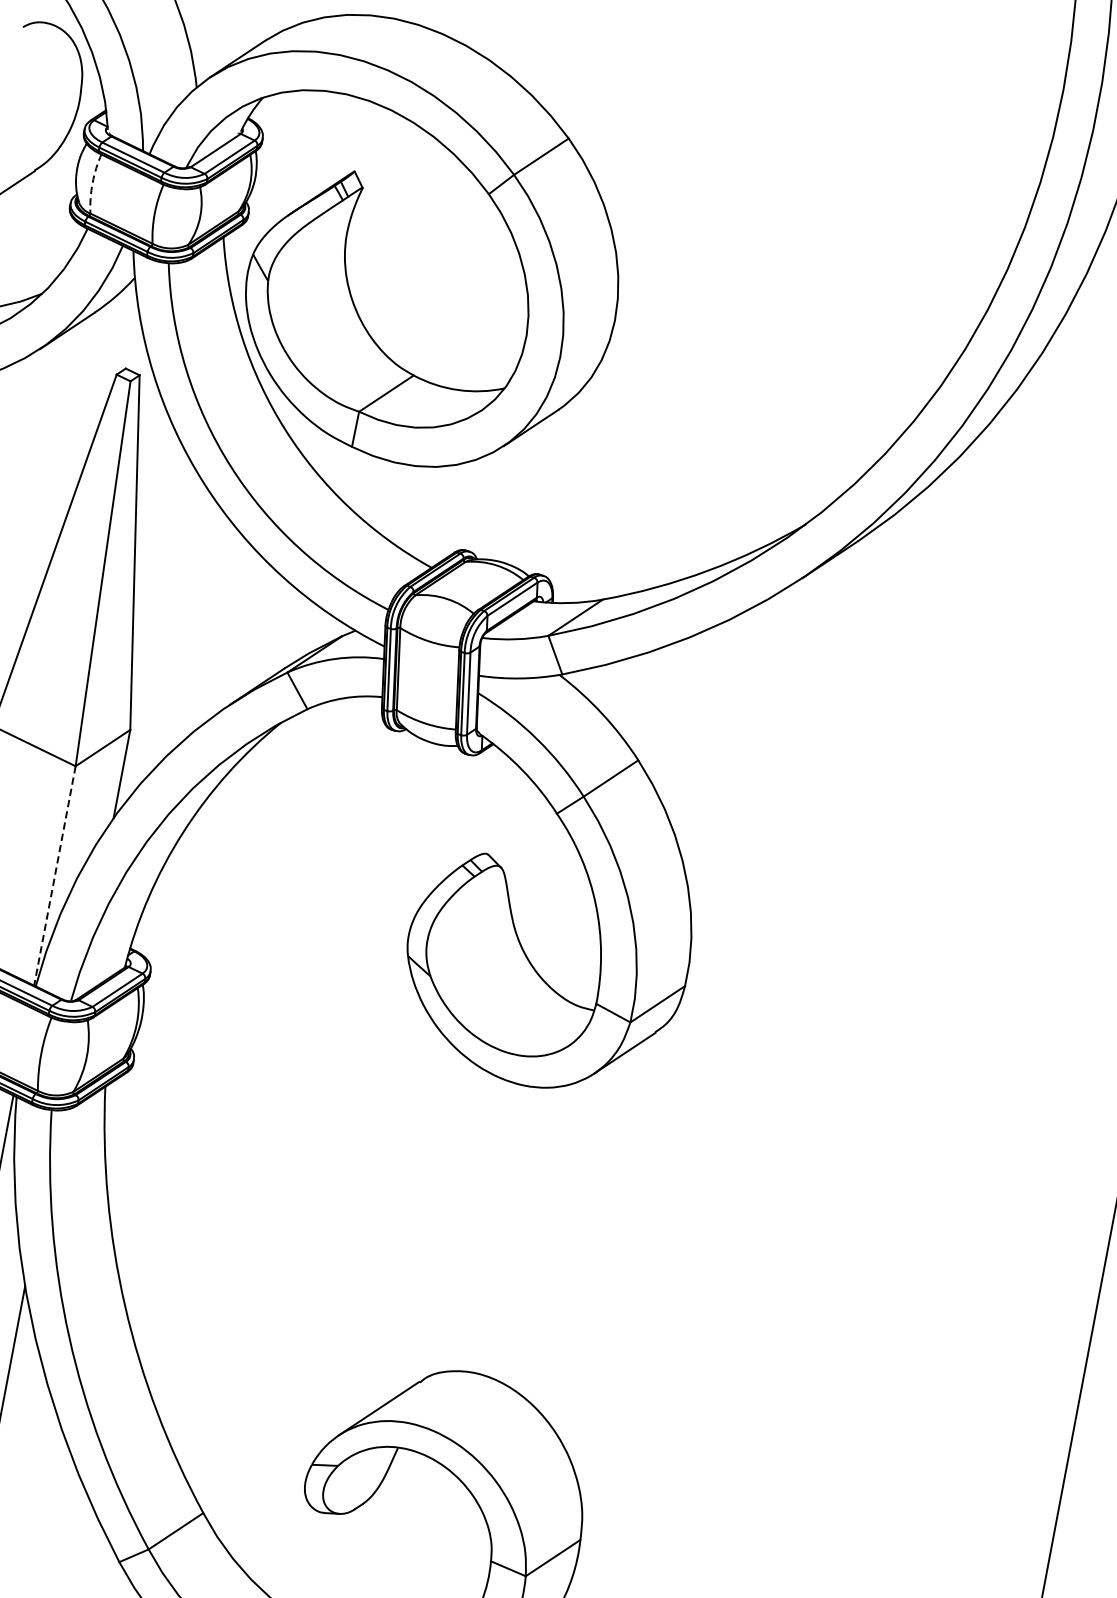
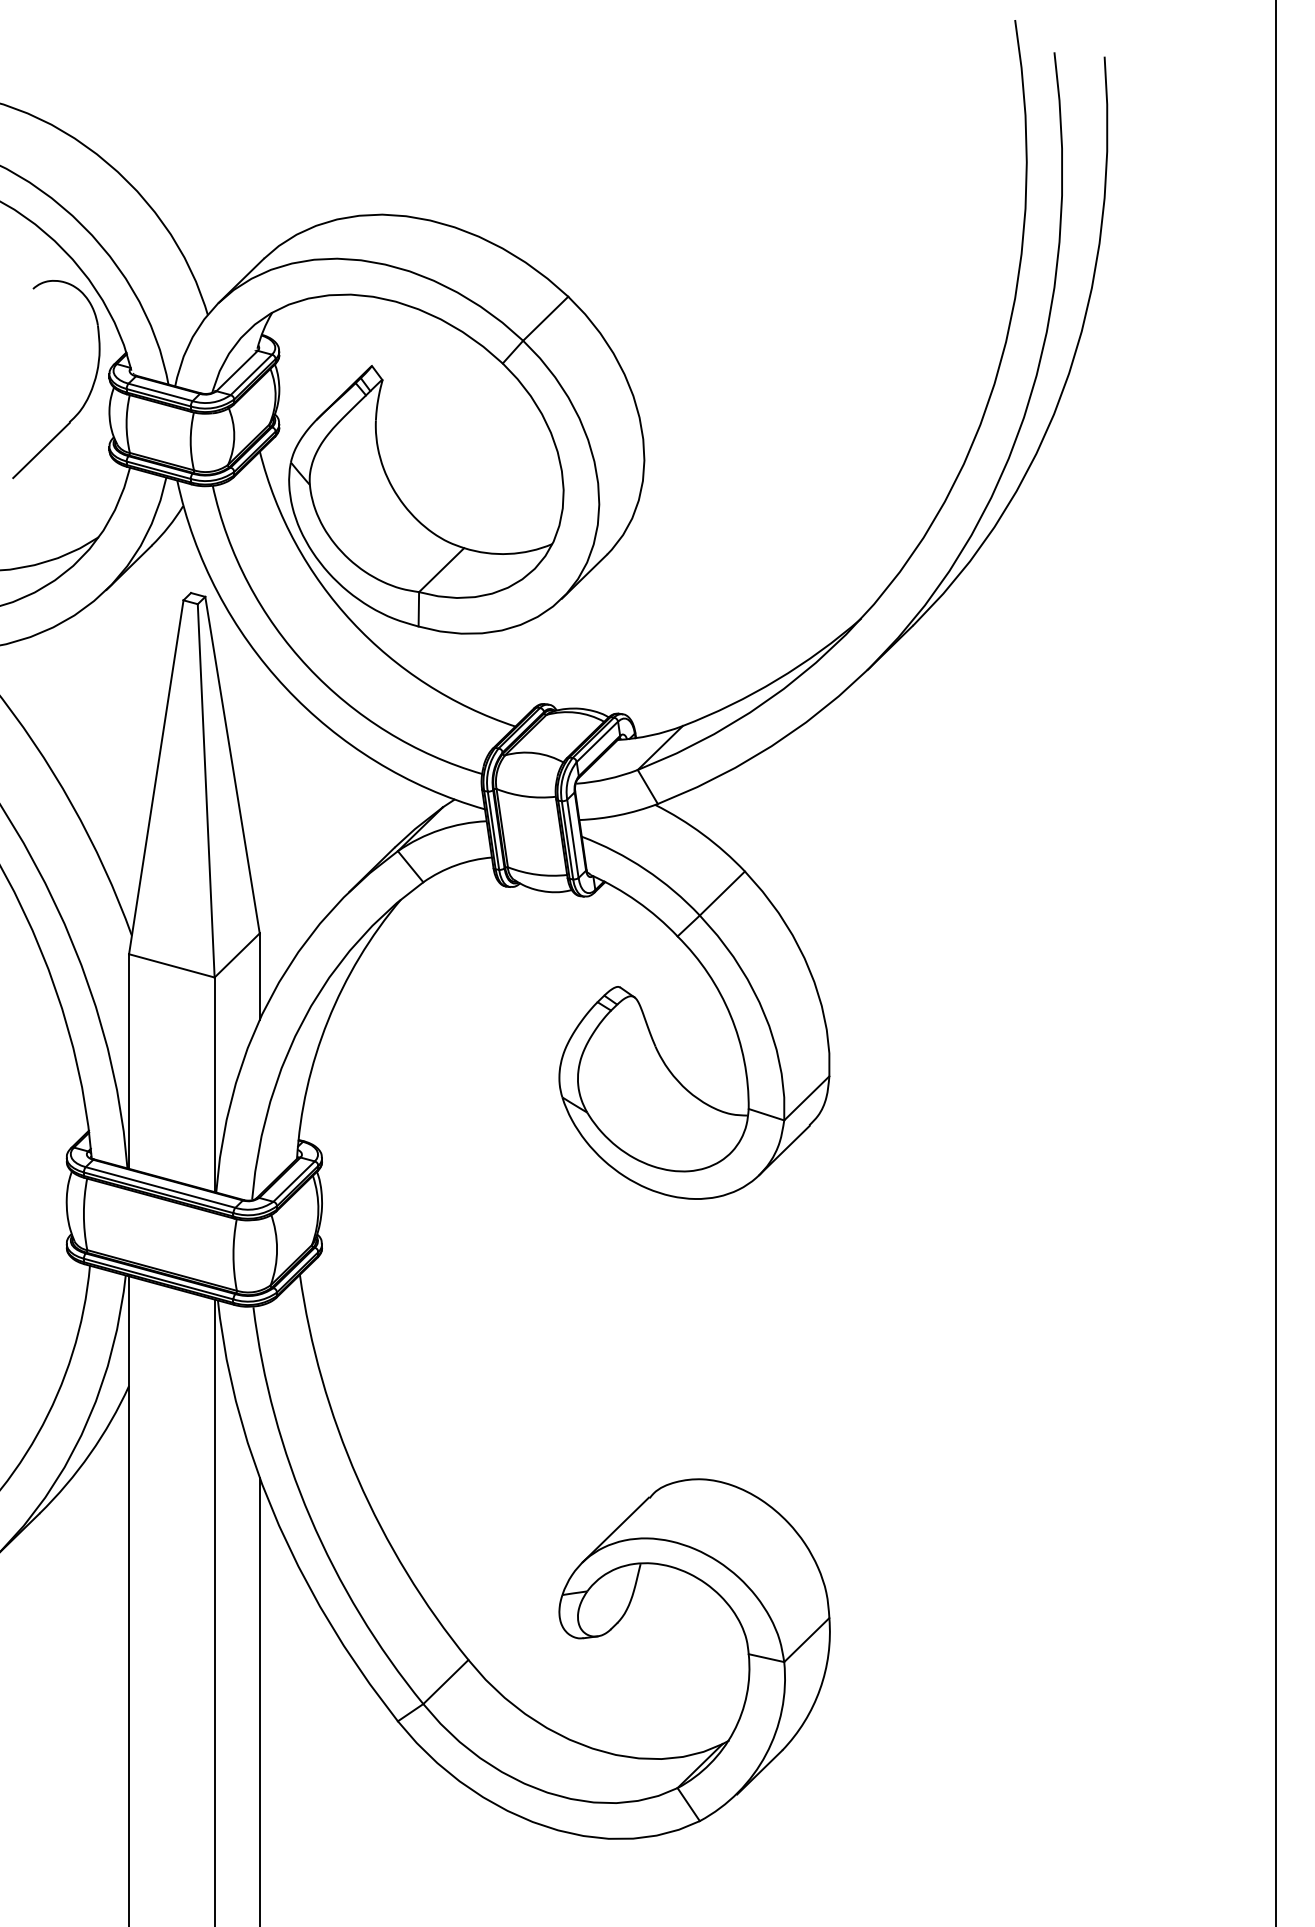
arc: (92, 182) -> (126, 423), dashed -> solid
line: (54, 876) -> (214, 1085), dashed -> solid

